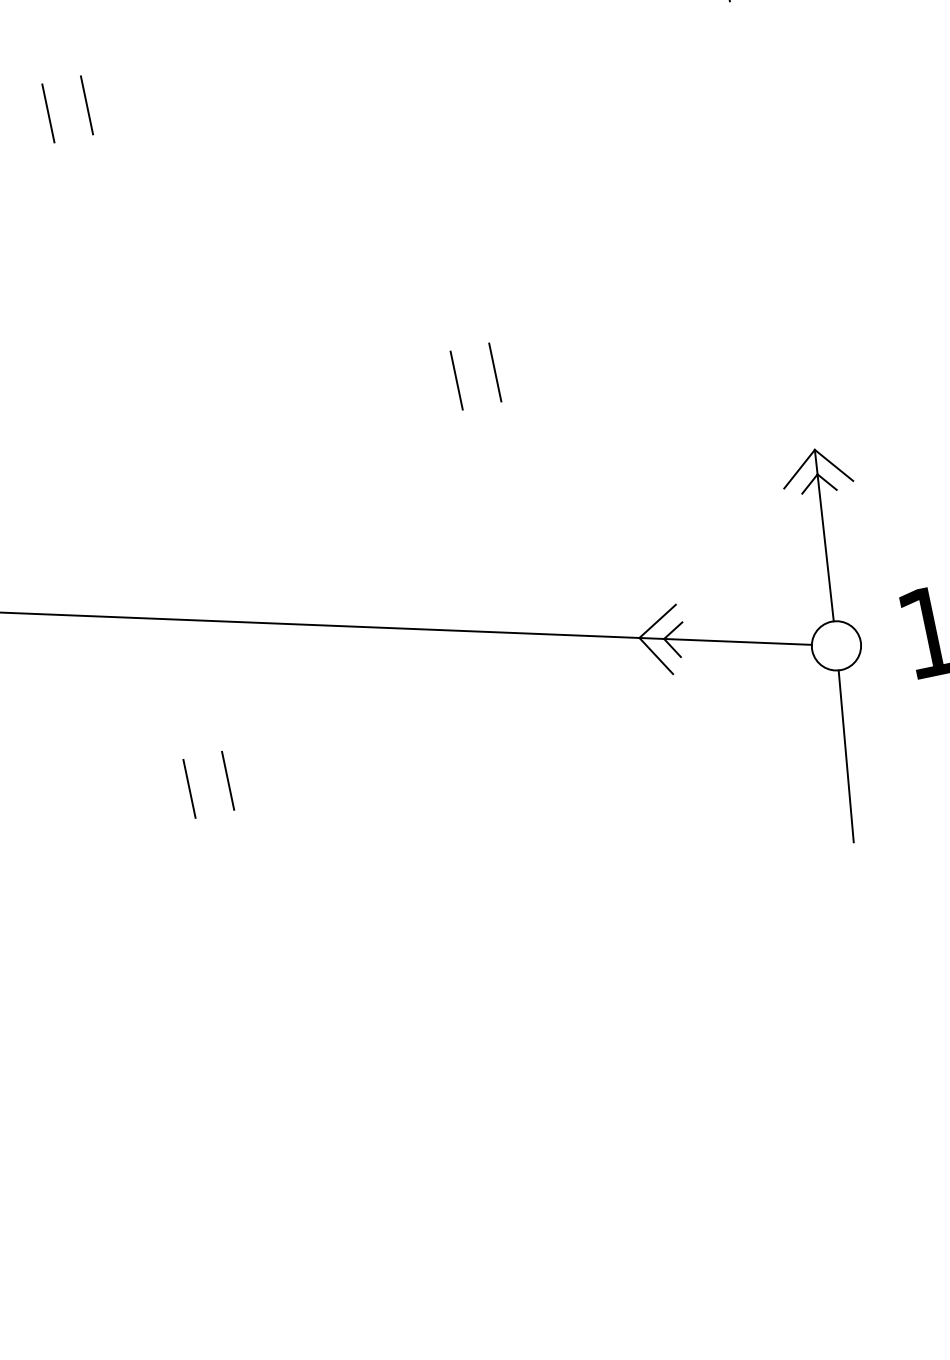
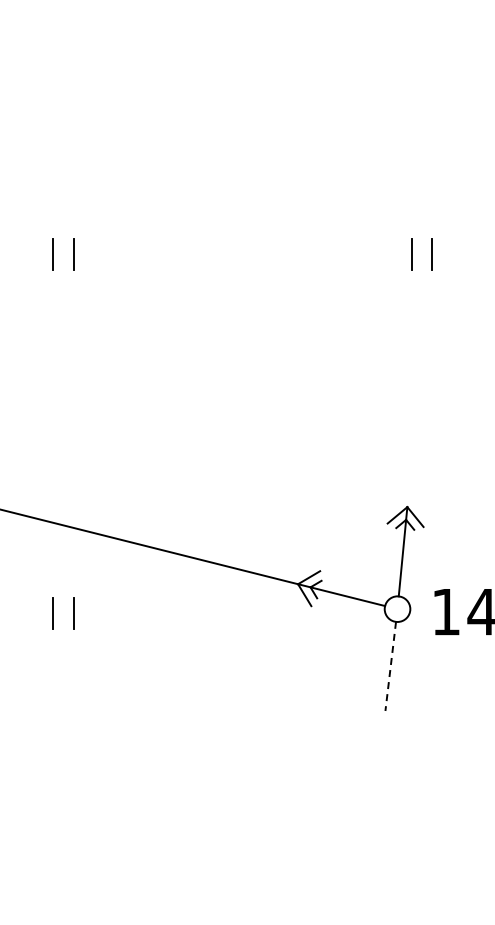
line: (494, 372) -> (252, 433), removed
line: (456, 380) -> (232, 433), removed
line: (845, 756) -> (390, 666), solid -> dashed

